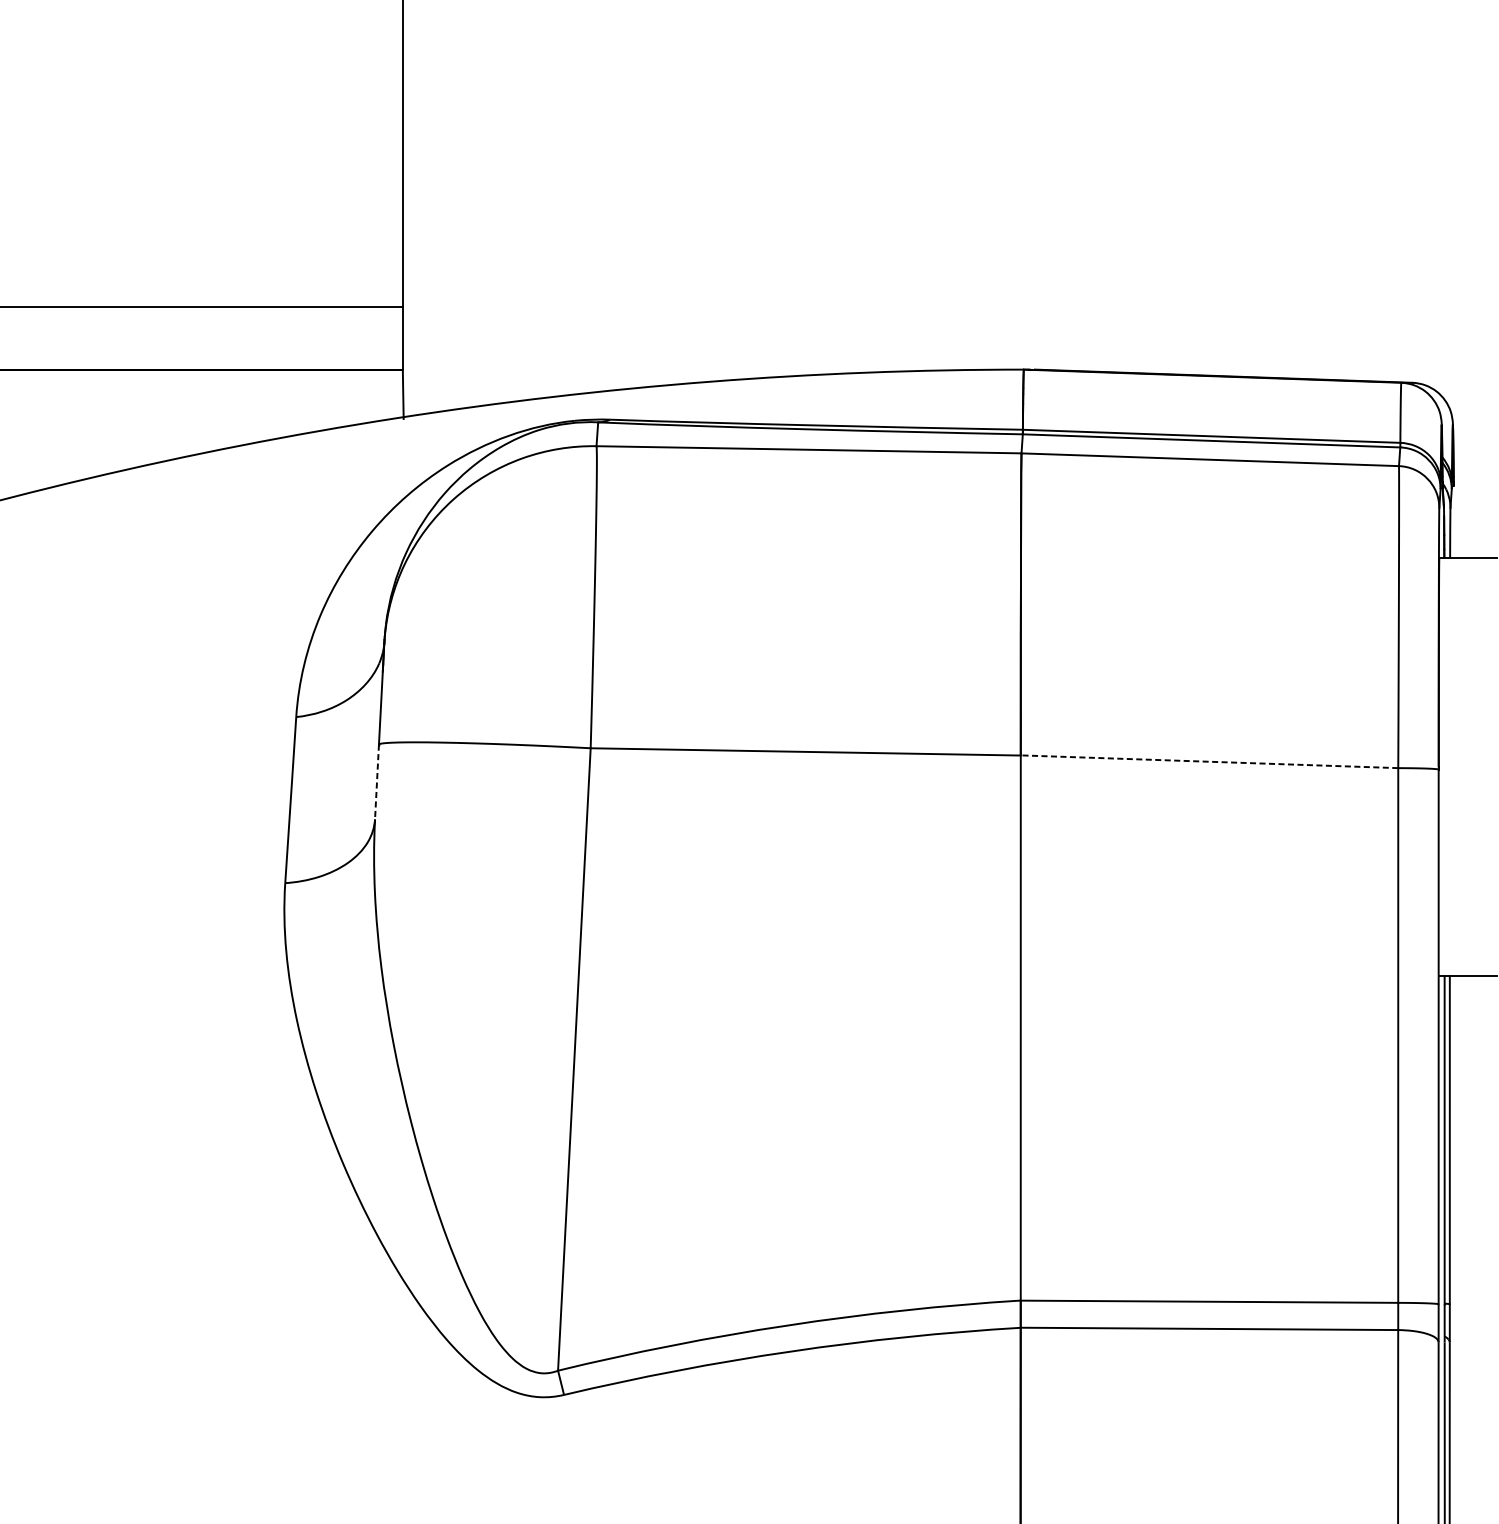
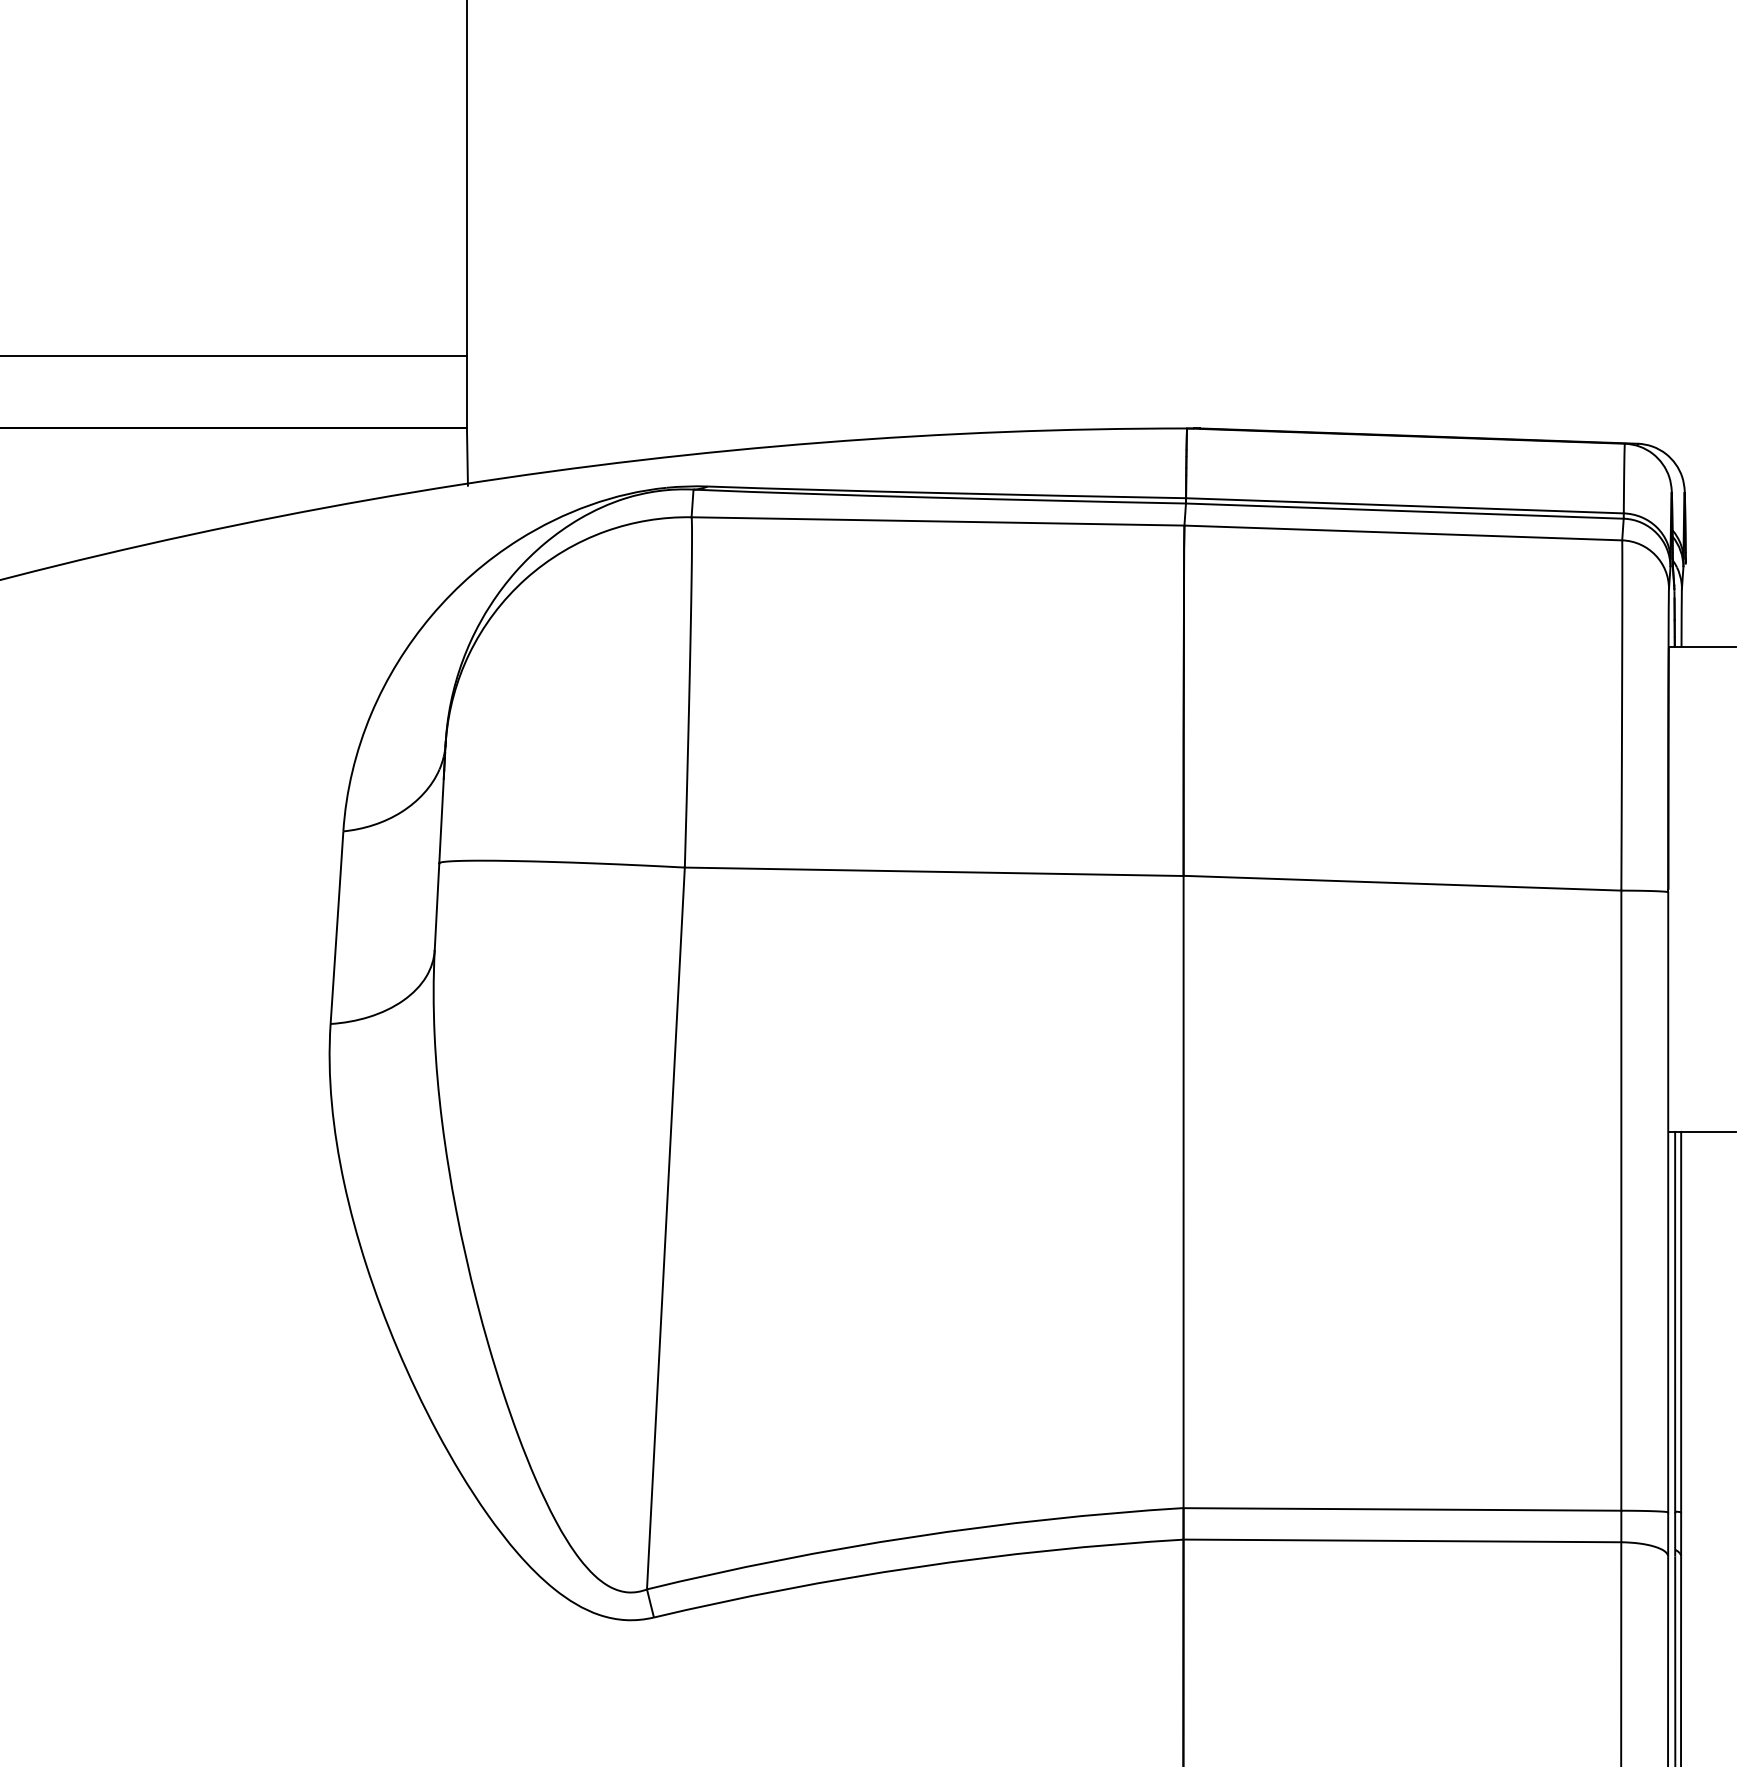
line: (1208, 762) -> (1401, 883), dashed -> solid
line: (377, 781) -> (437, 906), dashed -> solid

